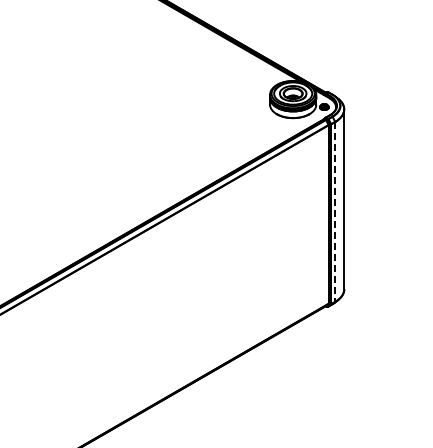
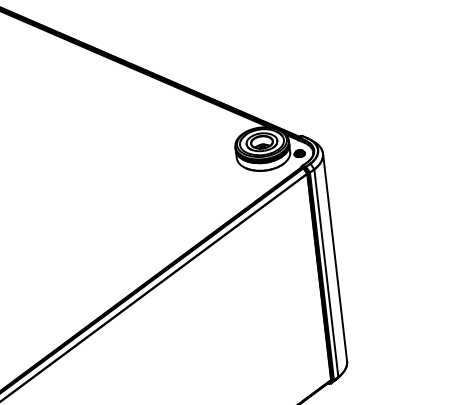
line: (335, 211) -> (326, 272), dashed -> solid

